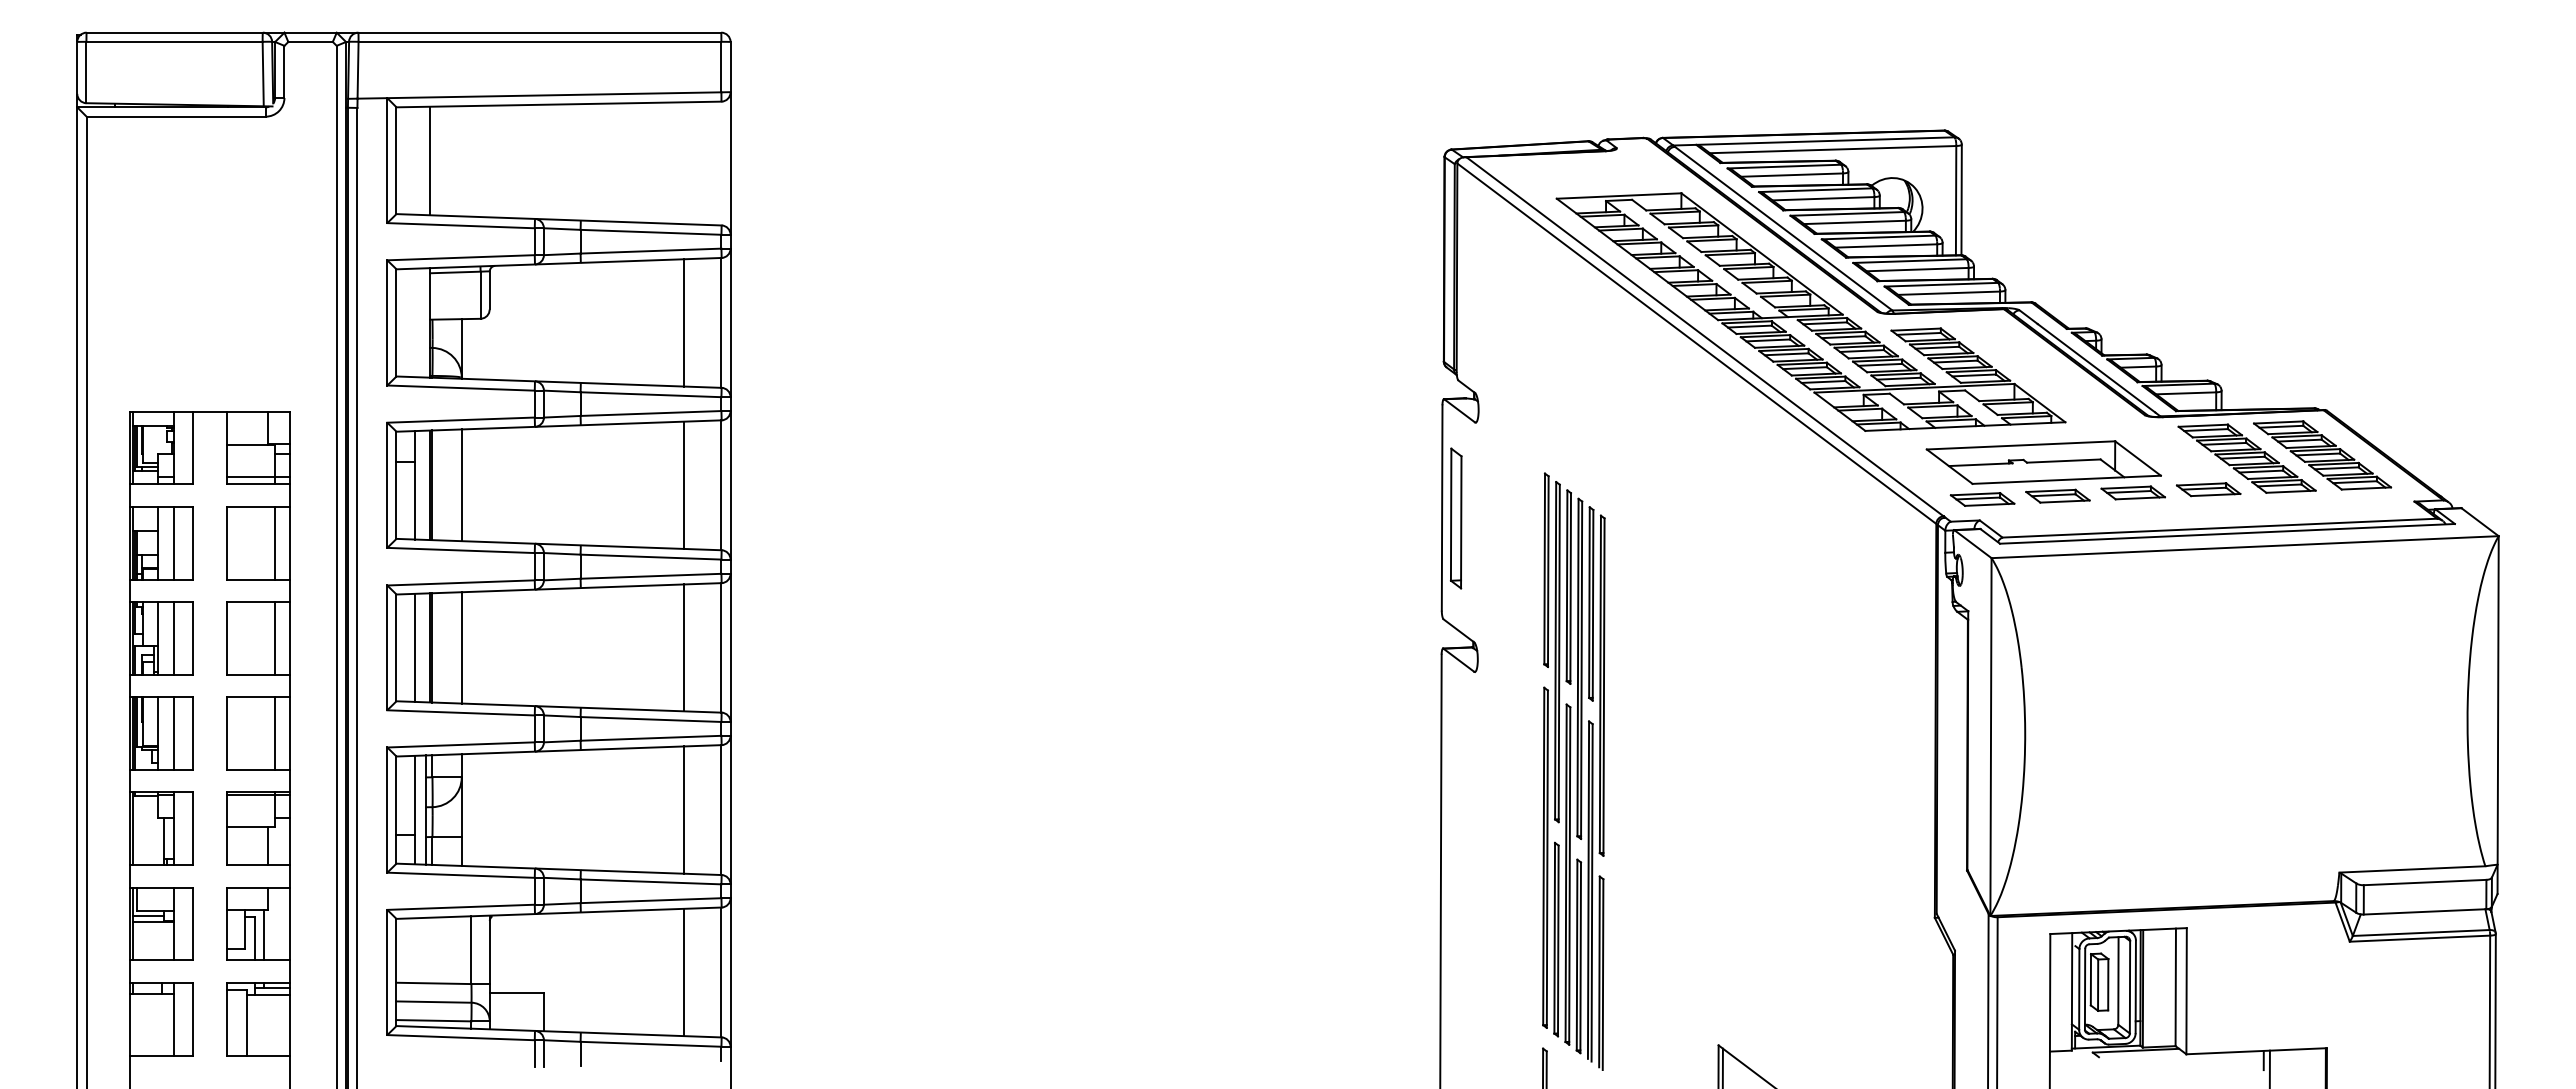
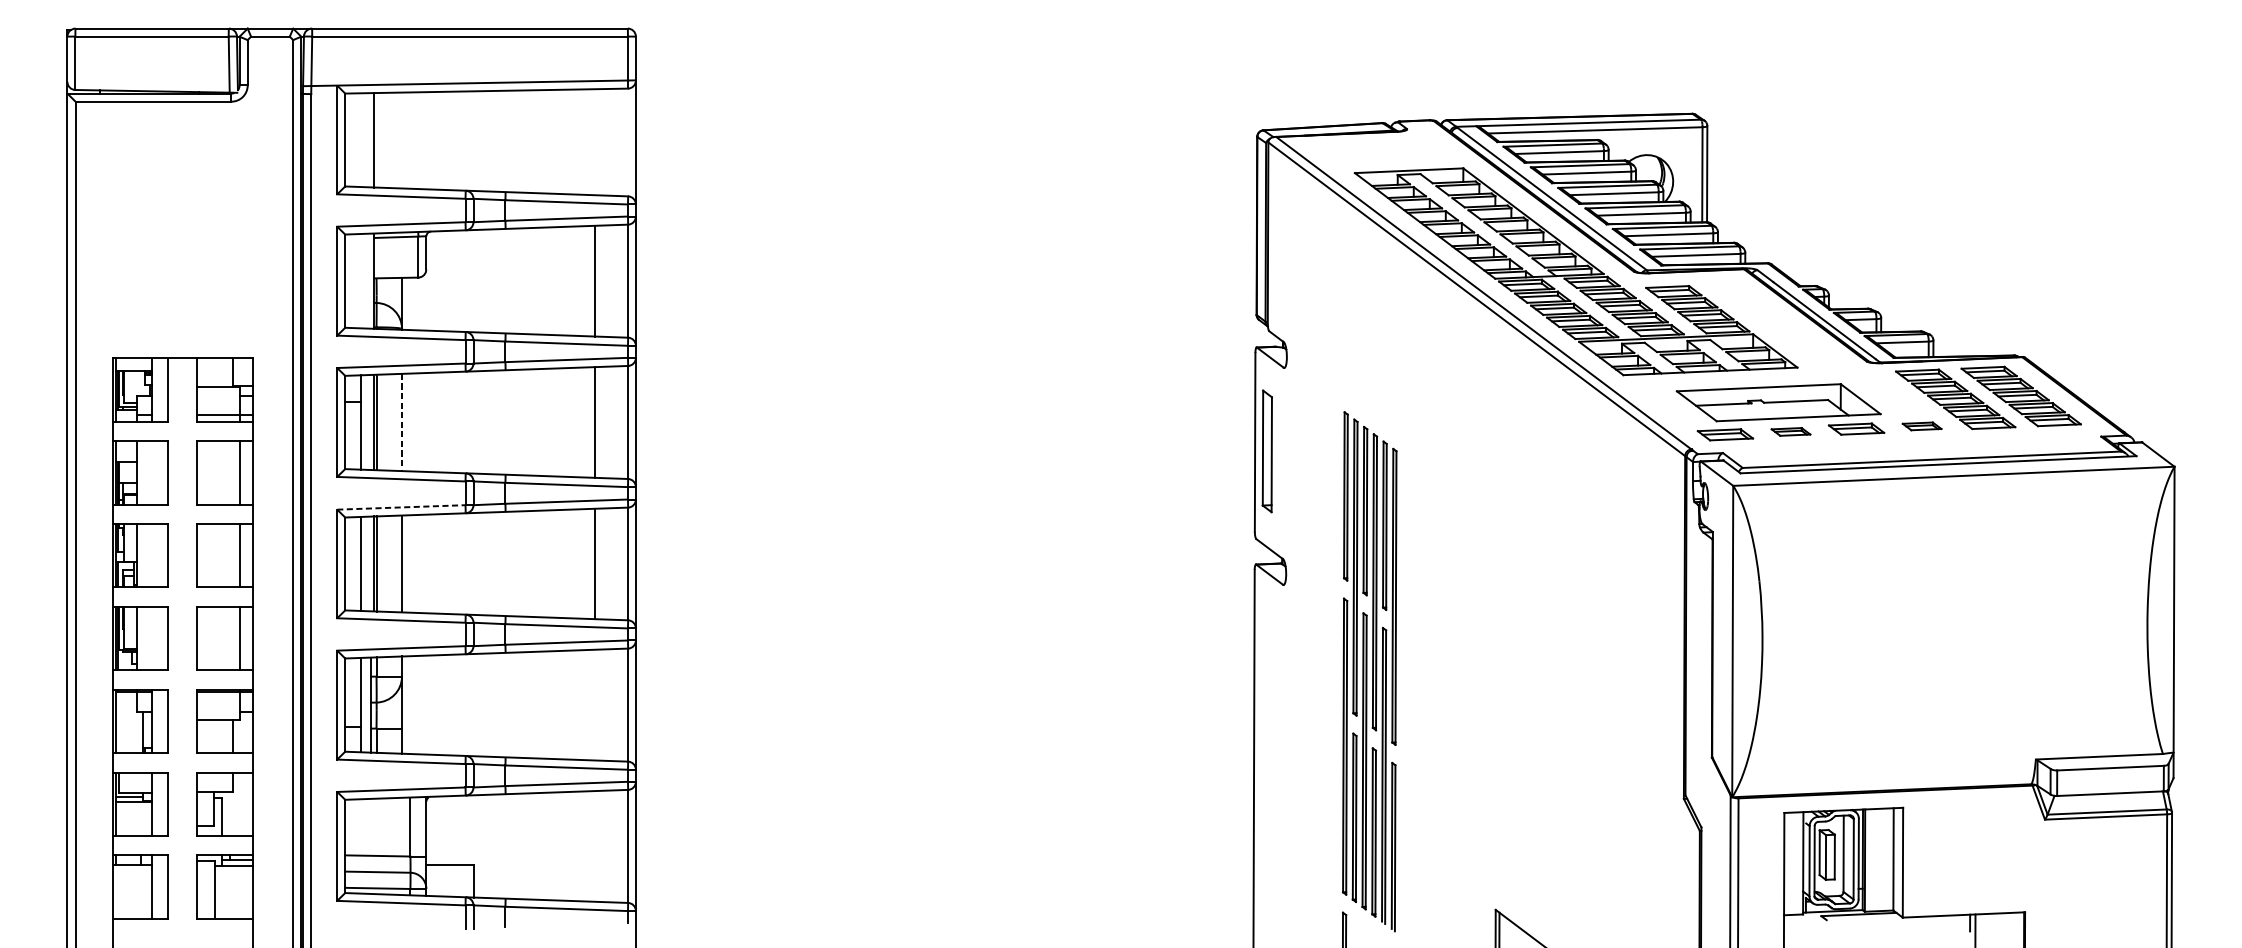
line: (461, 485) -> (401, 422), solid -> dashed
part: (2208, 489) -> (1922, 426), size x0.7
part: (2057, 495) -> (1790, 431), size x0.7
line: (174, 542) -> (152, 472), removed
line: (461, 582) -> (401, 507), solid -> dashed
line: (174, 637) -> (152, 554), removed
line: (174, 733) -> (152, 638), removed
line: (683, 809) -> (594, 704), removed
line: (263, 935) -> (229, 814), removed
line: (683, 972) -> (594, 846), removed

